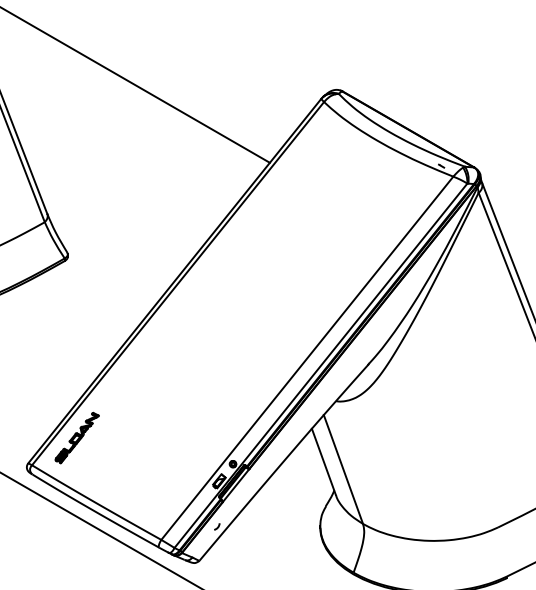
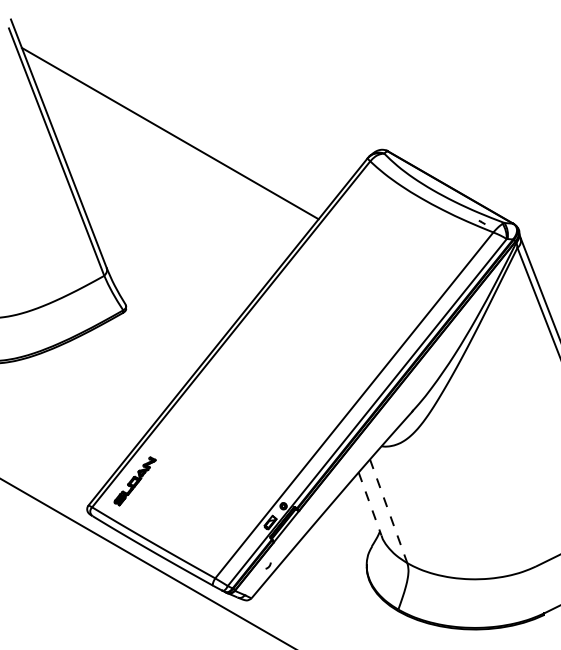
line: (324, 462) -> (370, 504), solid -> dashed
line: (343, 469) -> (388, 511), solid -> dashed

